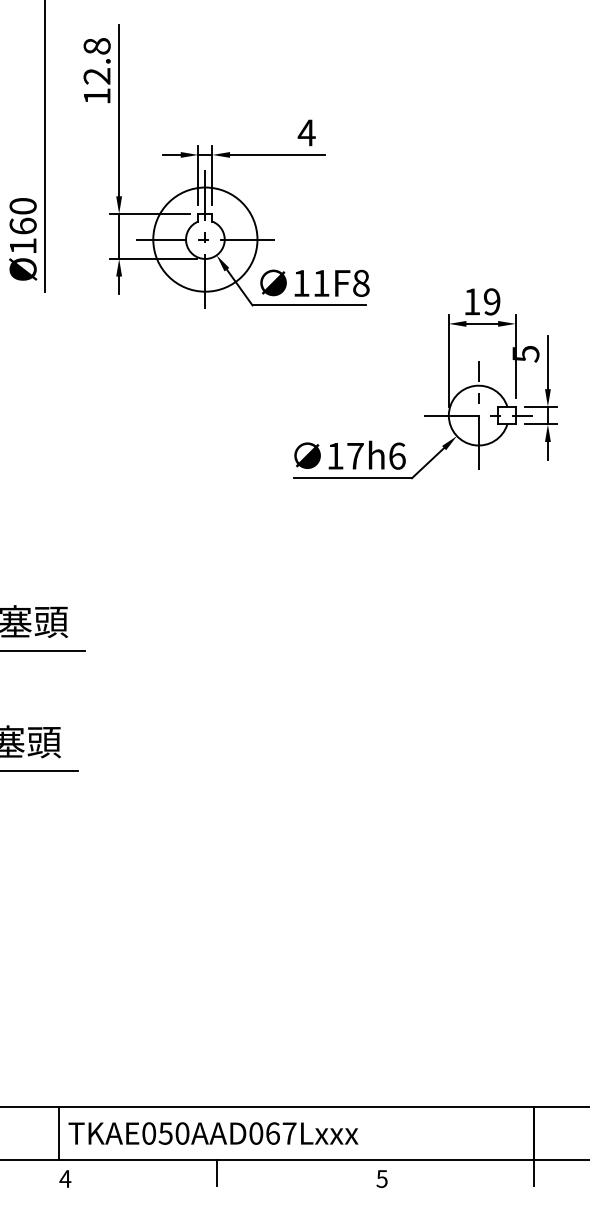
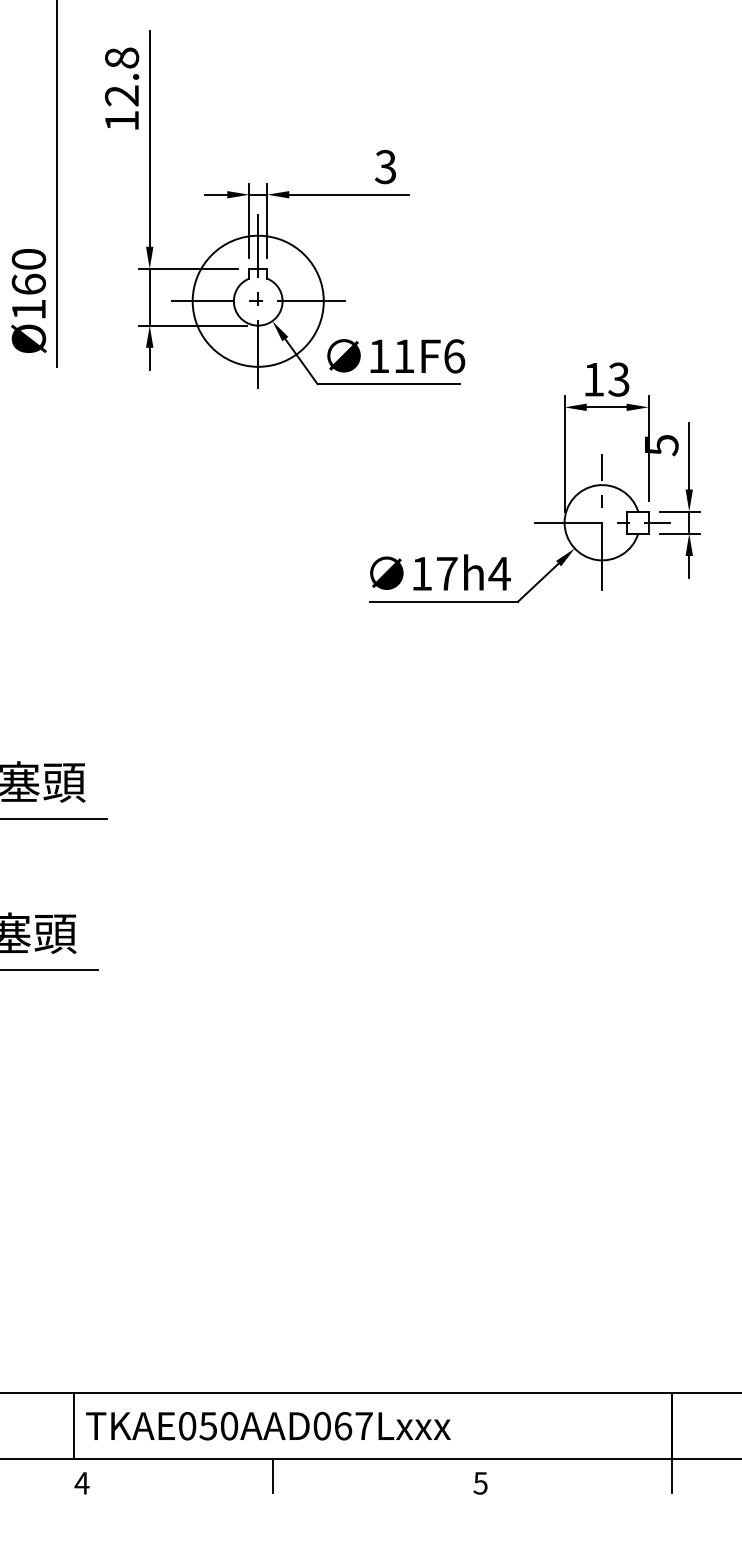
text: (306, 132) -> (385, 166), 4 -> 3
text: (361, 283) -> (454, 356), 11F8 -> 11F6
text: (491, 301) -> (618, 379), 19 -> 13
text: (397, 455) -> (499, 573), 17h6 -> 17h4

